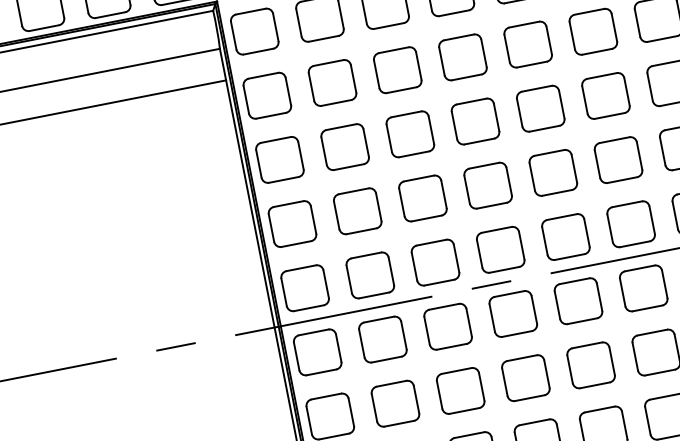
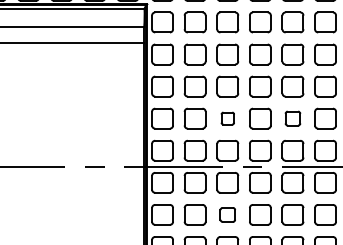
part: (552, 172) -> (292, 118), size x0.7
part: (422, 198) -> (227, 118), size x0.6
part: (459, 390) -> (227, 214), size x0.7

